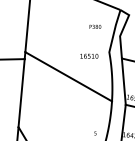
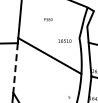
text: (95, 26) -> (48, 19), moved
line: (21, 93) -> (15, 68), solid -> dashed

